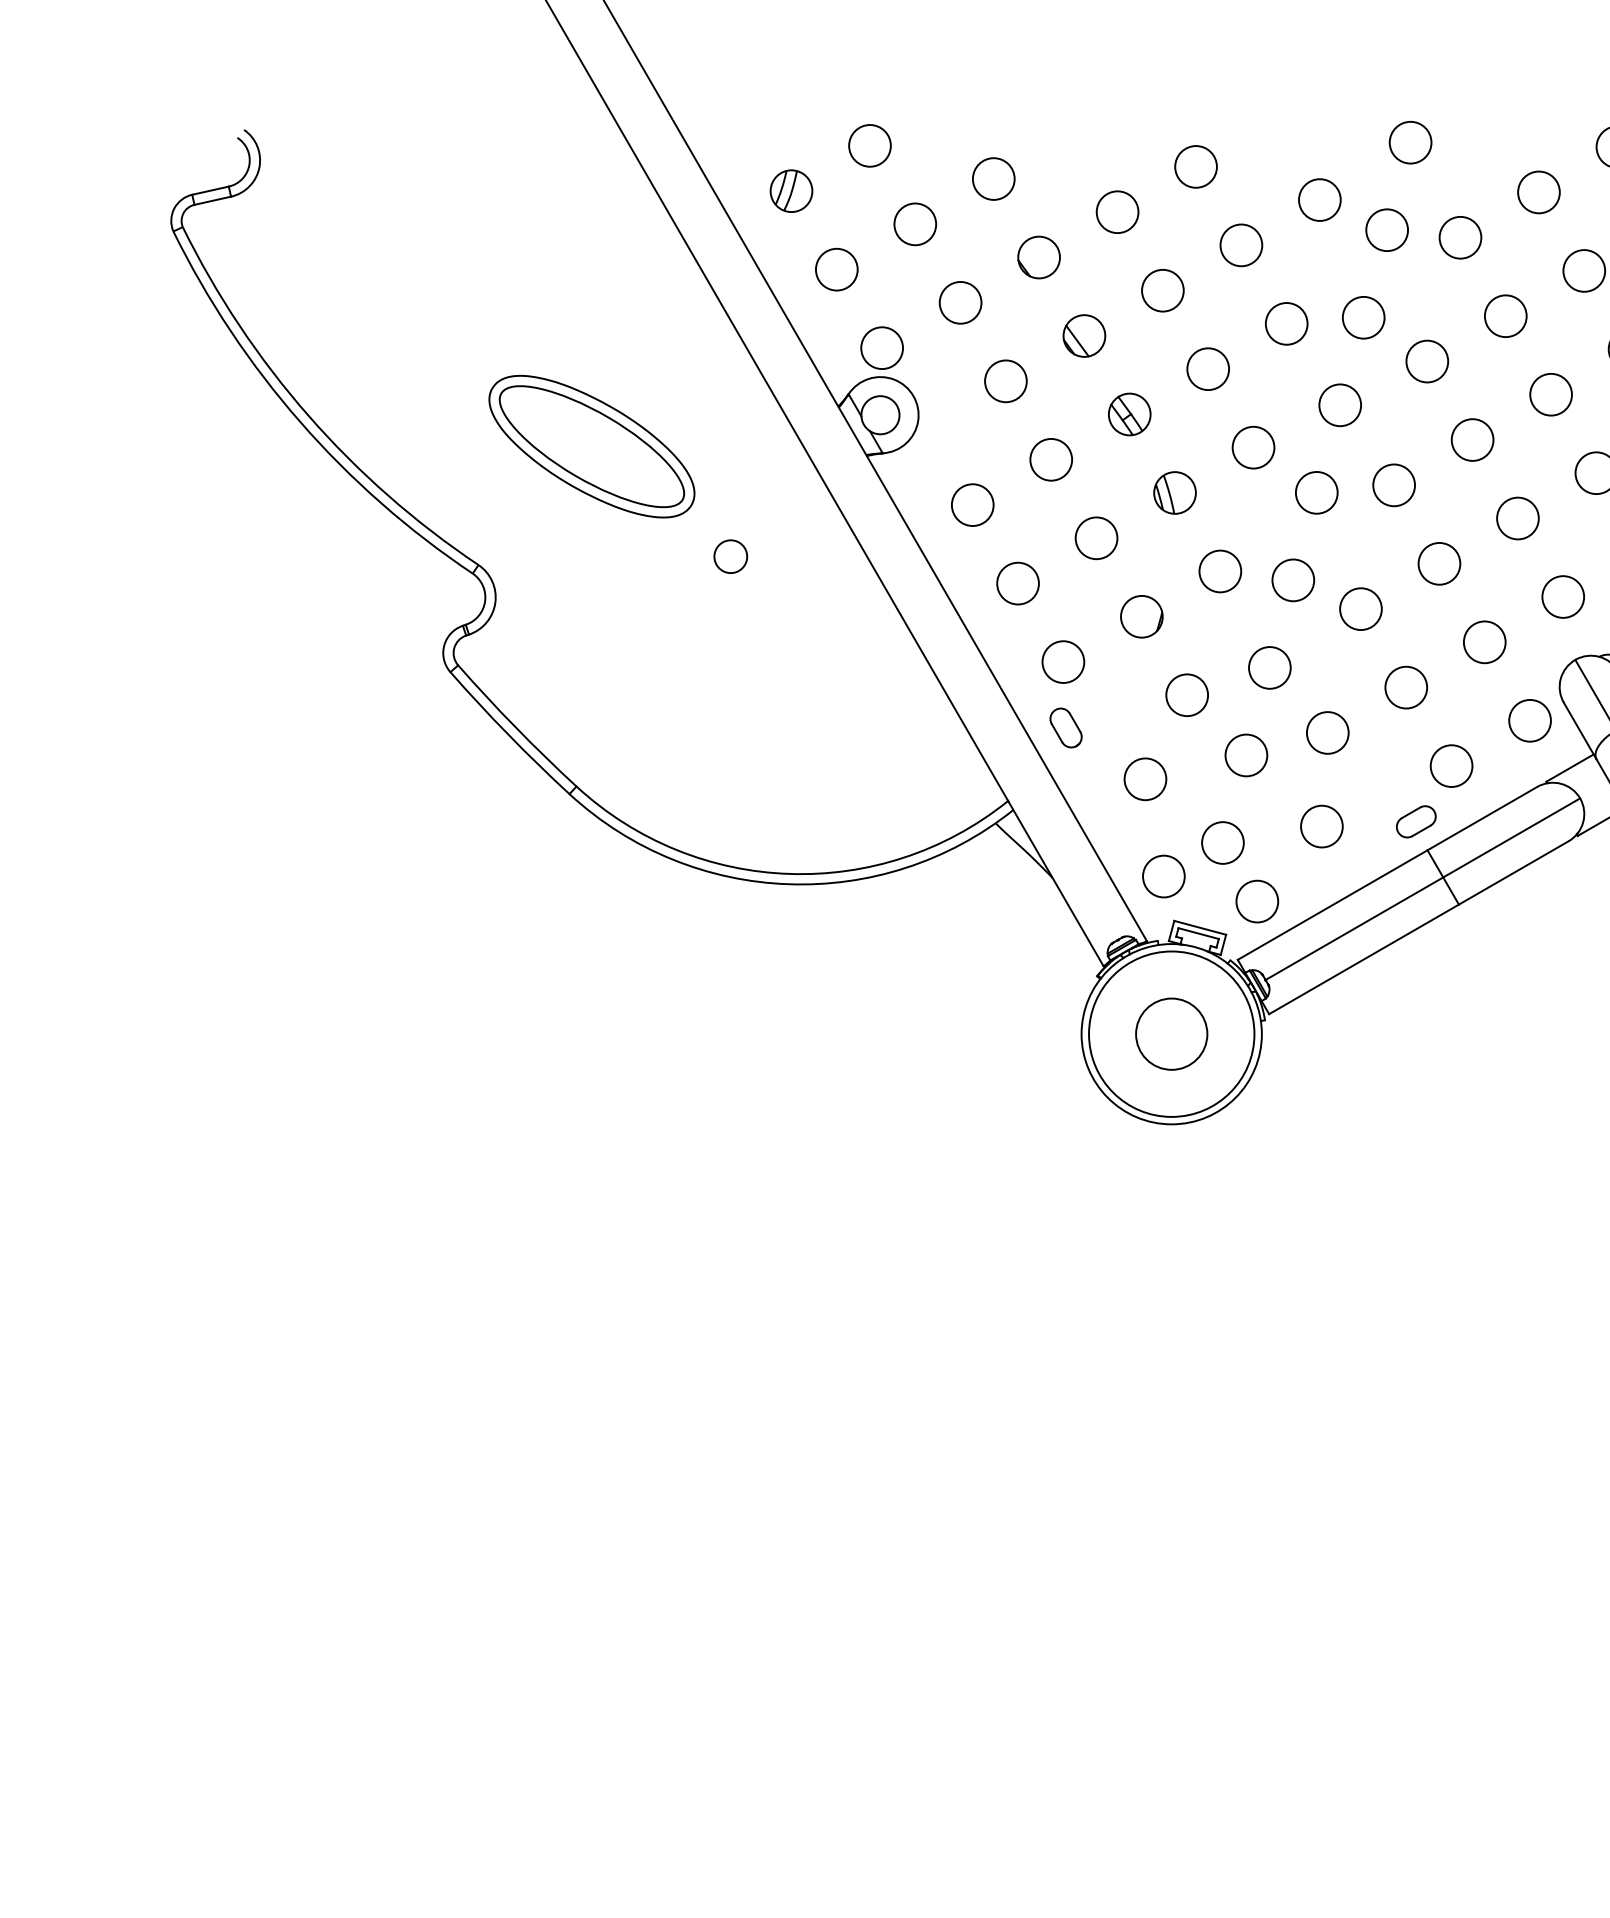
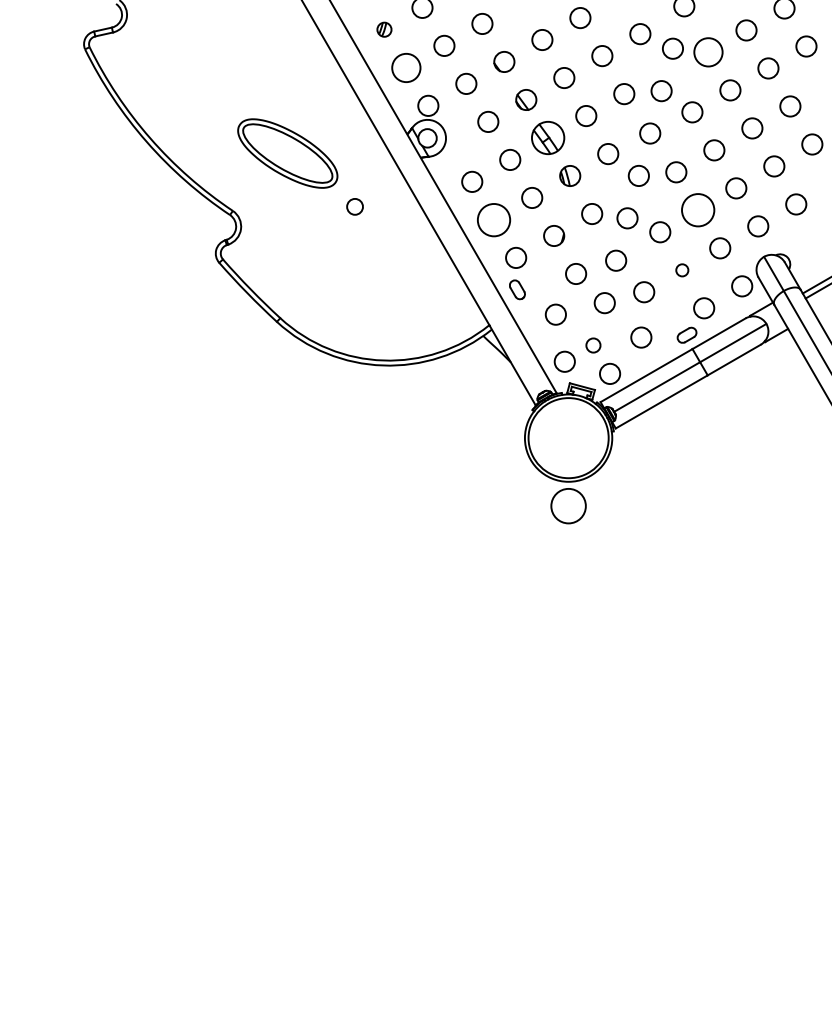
part: (791, 190) -> (384, 29), size x0.7
circle: (1460, 237) -> (708, 52), size x1.4
circle: (837, 268) -> (406, 67), size x1.4
part: (1130, 413) -> (548, 137), size x1.6
circle: (1439, 564) -> (698, 210), size x1.6
circle: (1018, 582) -> (494, 219), size x1.6
circle: (1406, 688) -> (682, 270), size x0.6
circle: (1223, 842) -> (593, 345), size x0.7
circle: (1171, 1034) -> (568, 506), moved

